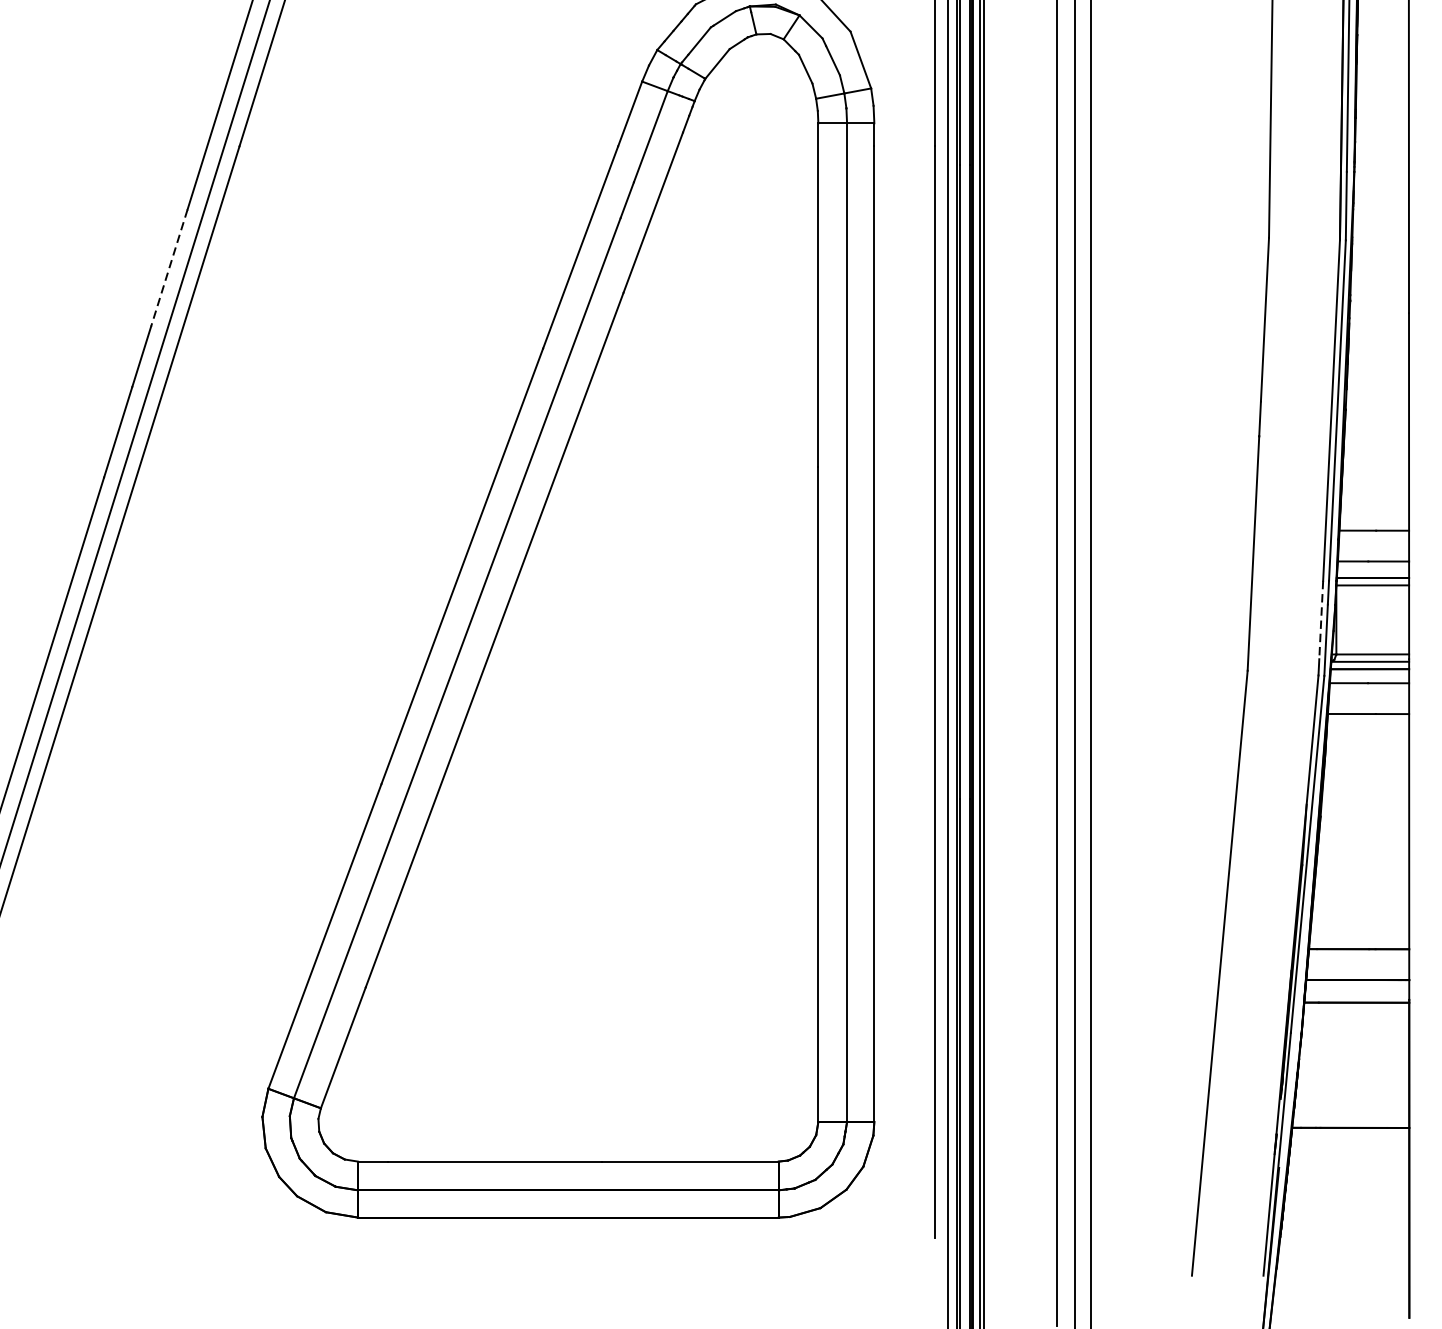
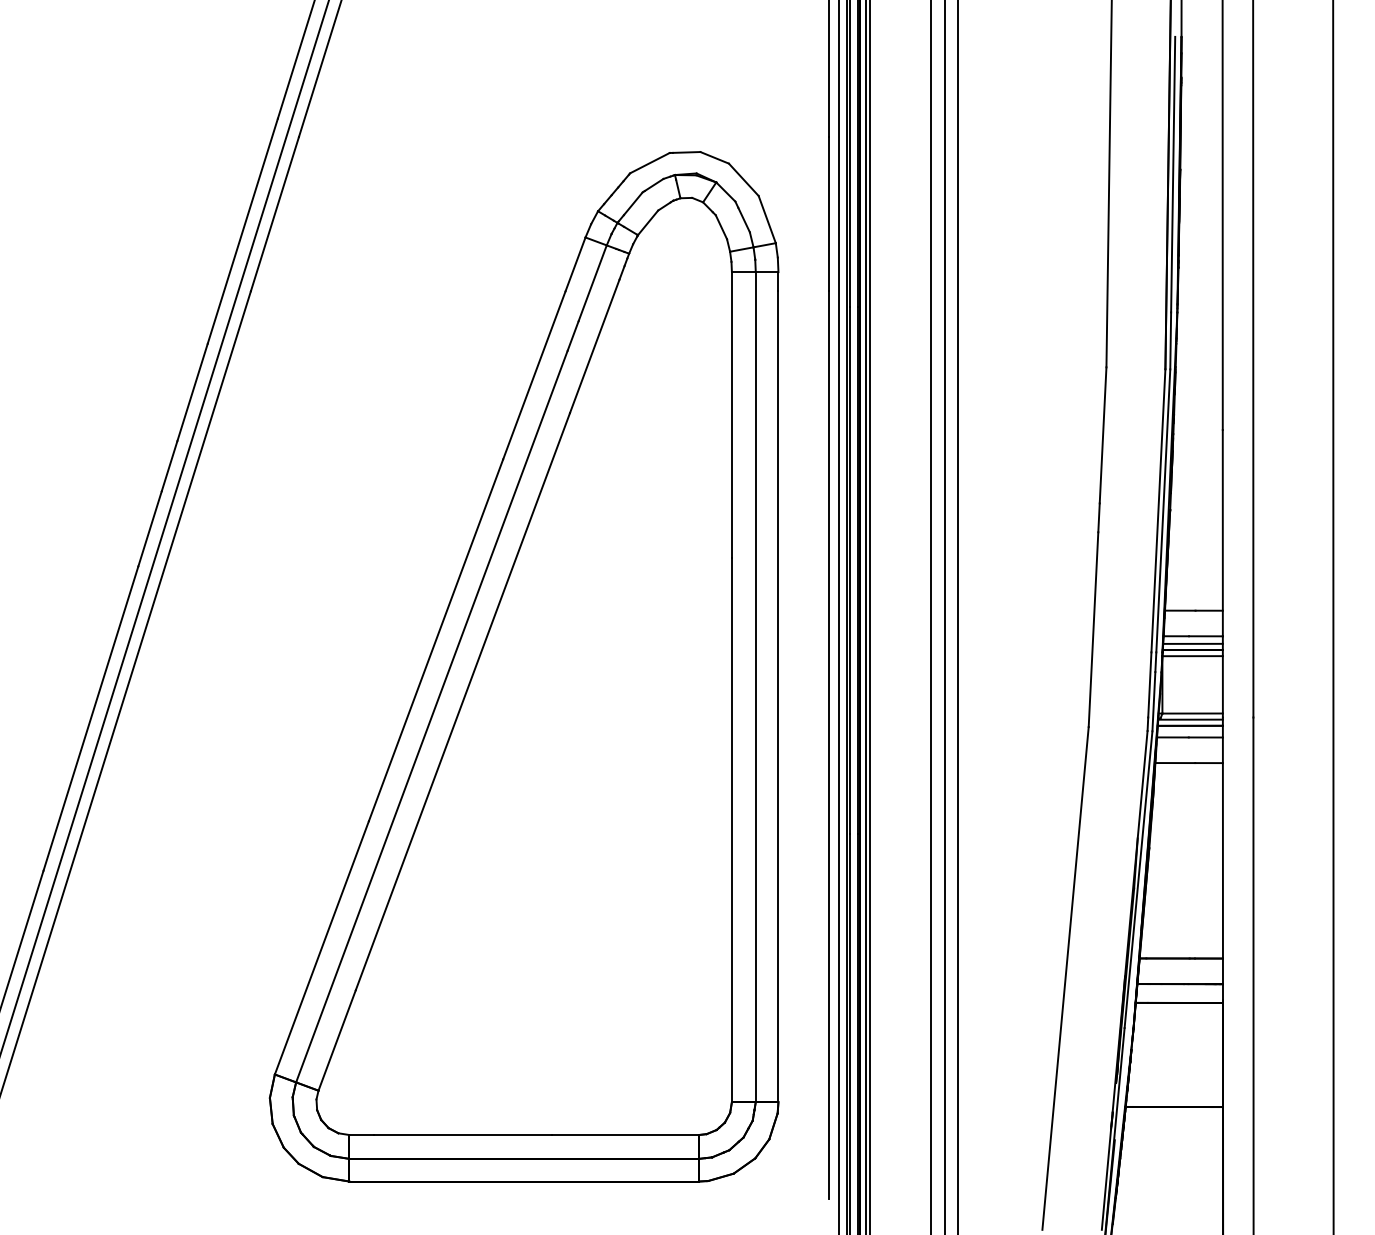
line: (169, 268) -> (192, 392), dashed -> solid
line: (1372, 570) -> (1192, 643), added
line: (1320, 619) -> (1149, 684), dashed -> solid

